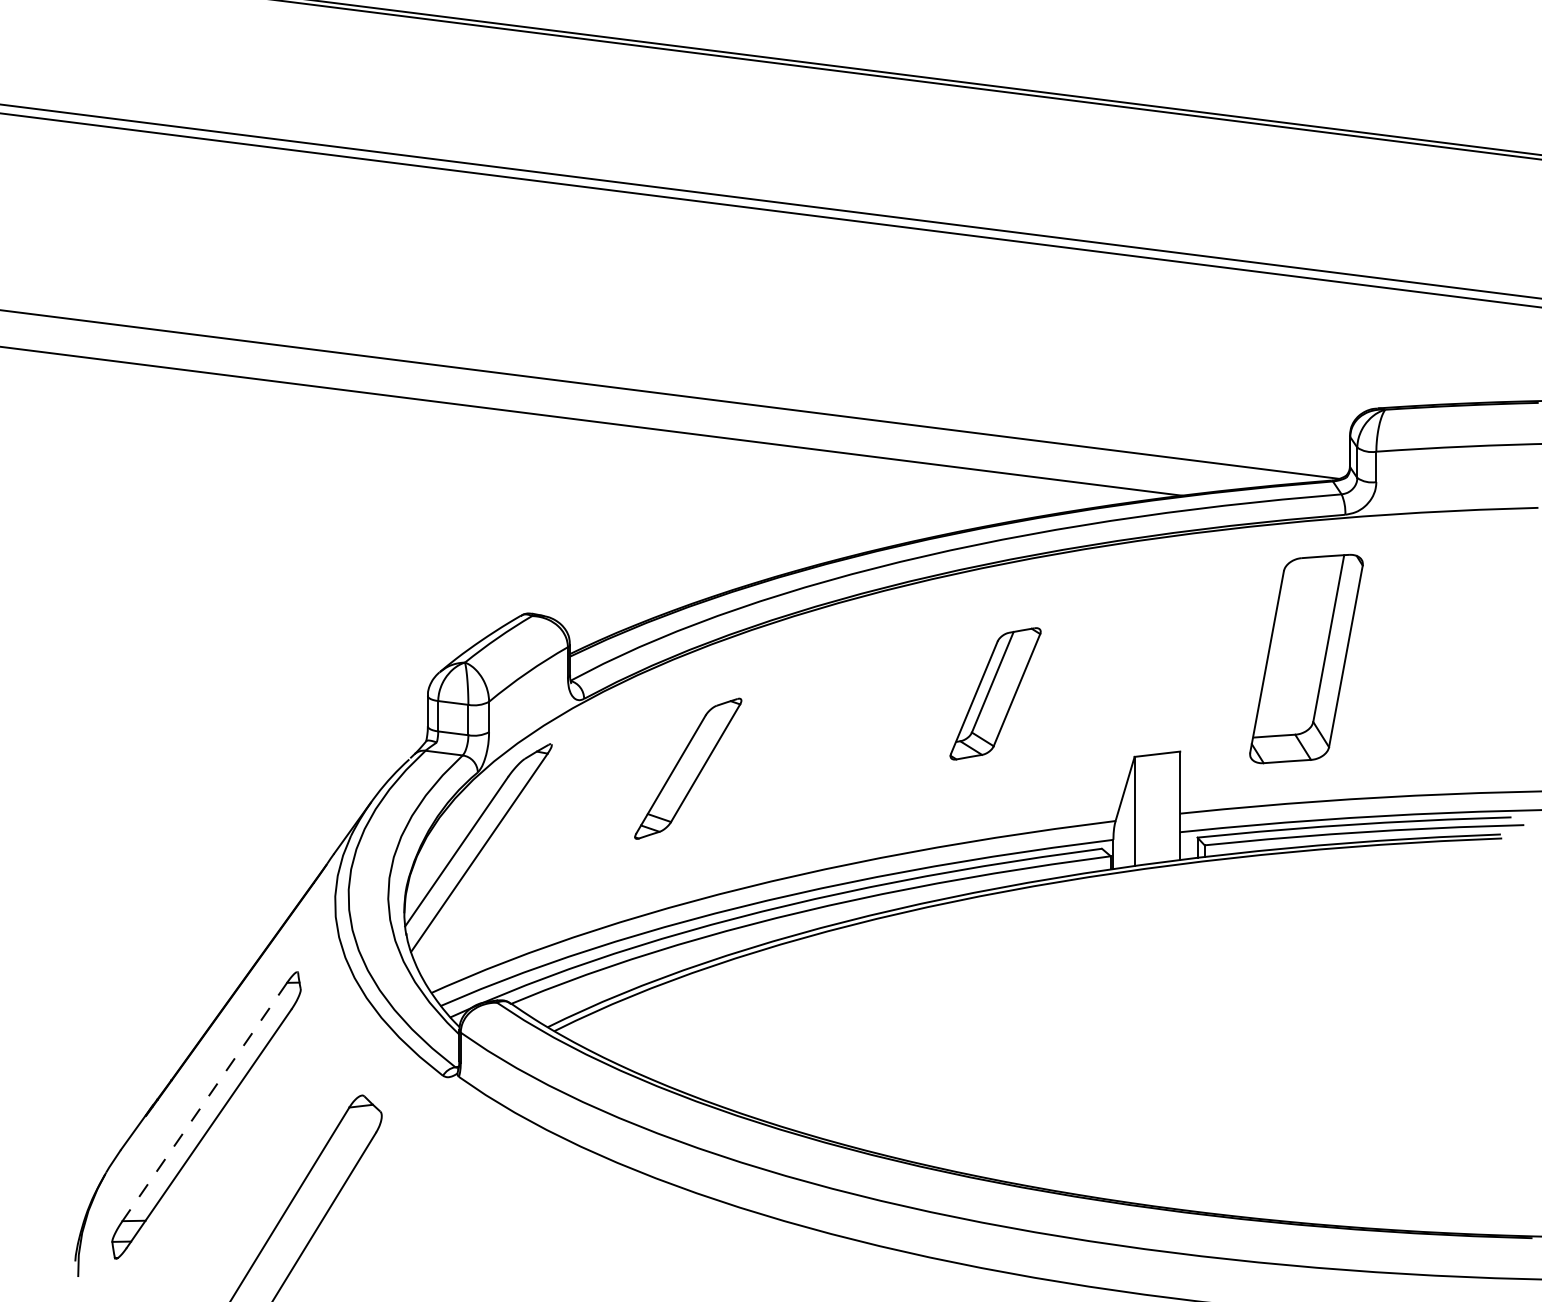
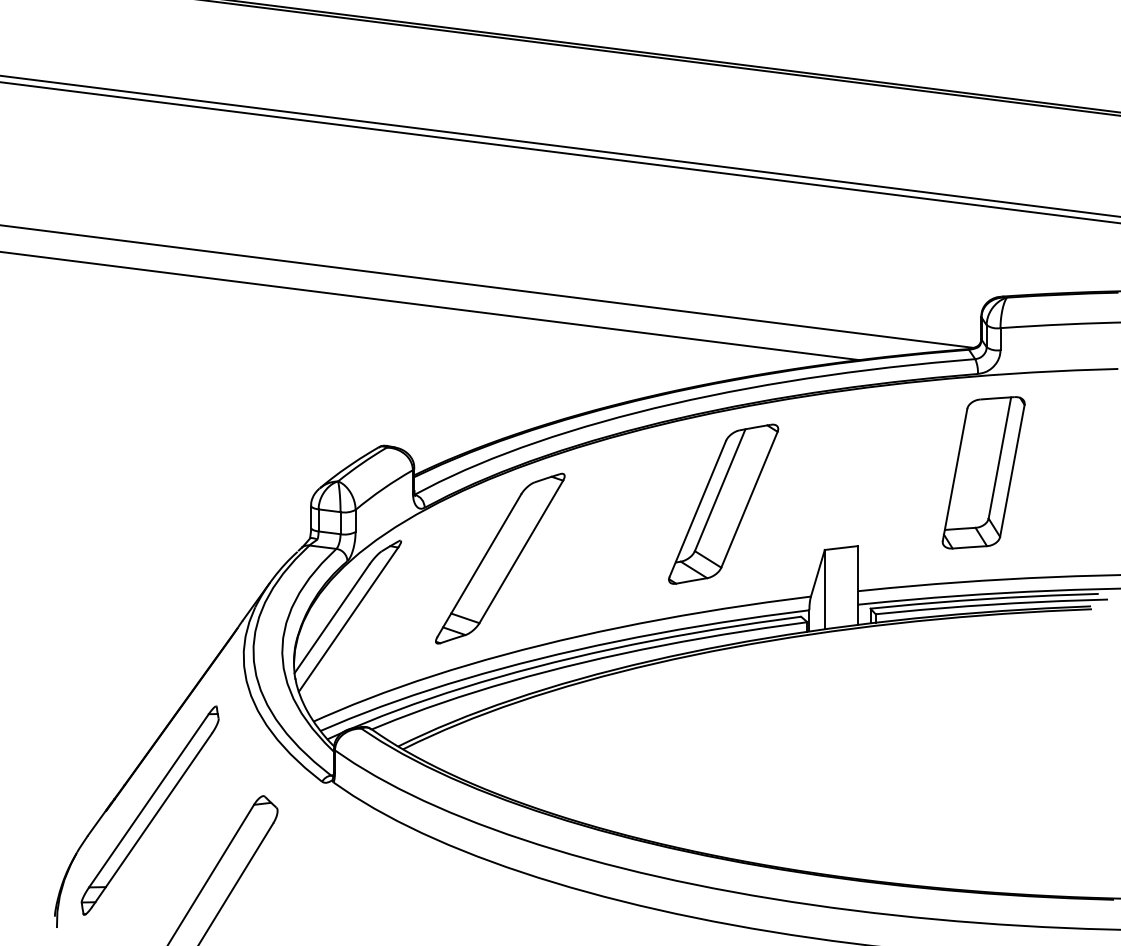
part: (1306, 658) -> (983, 472), moved
part: (995, 692) -> (723, 503), size x1.67
part: (688, 768) -> (500, 558), size x1.67
line: (204, 1102) -> (148, 801), dashed -> solid

